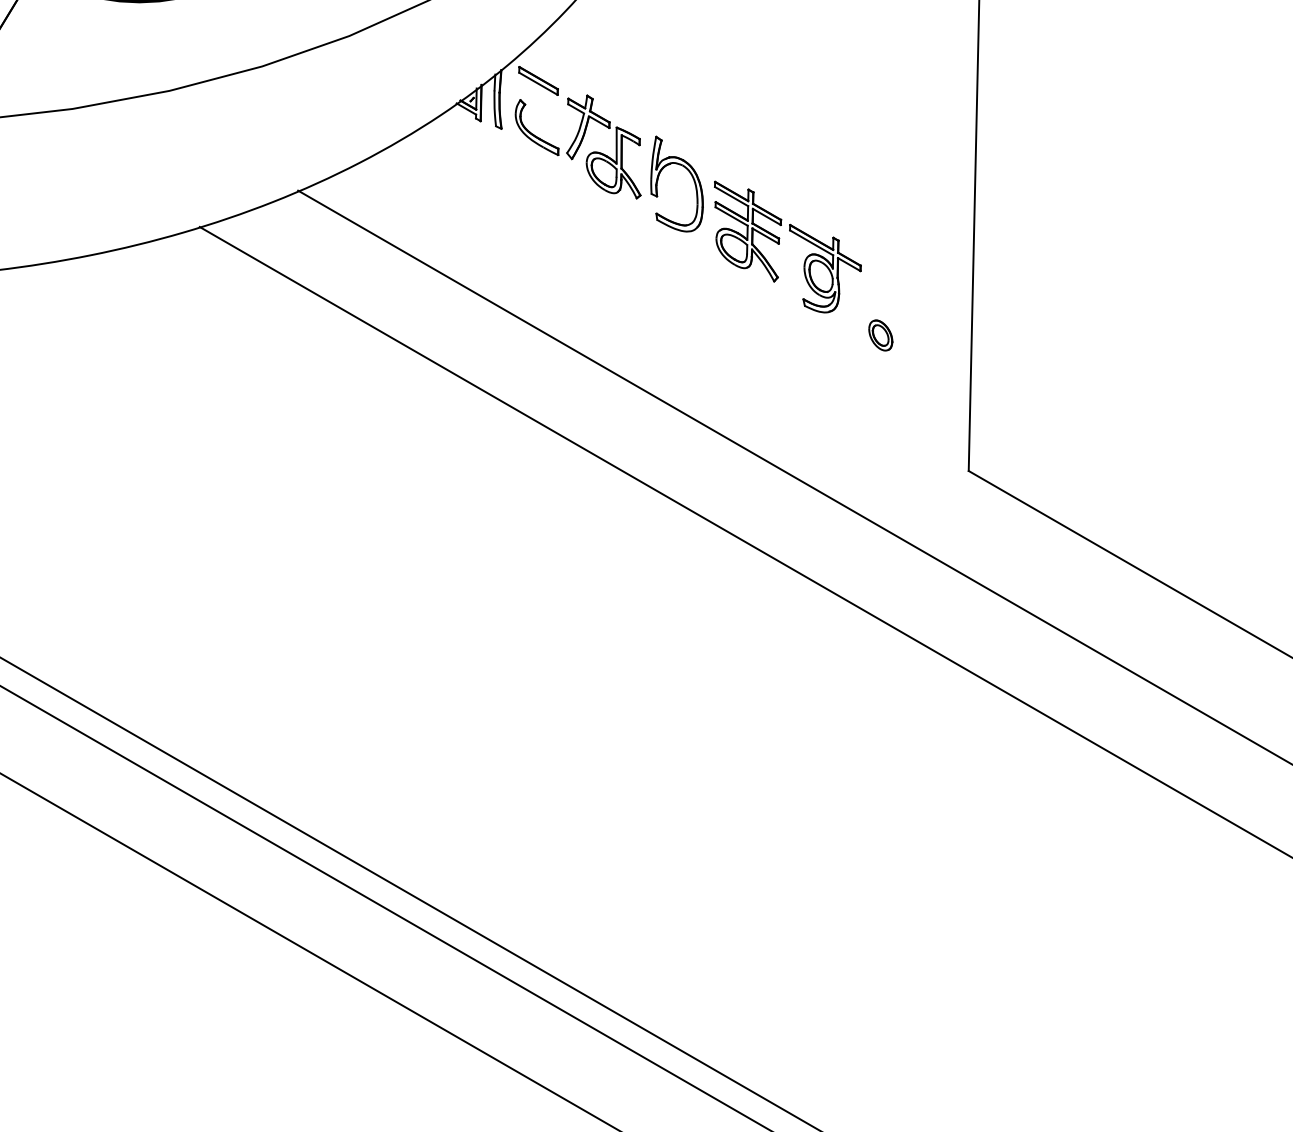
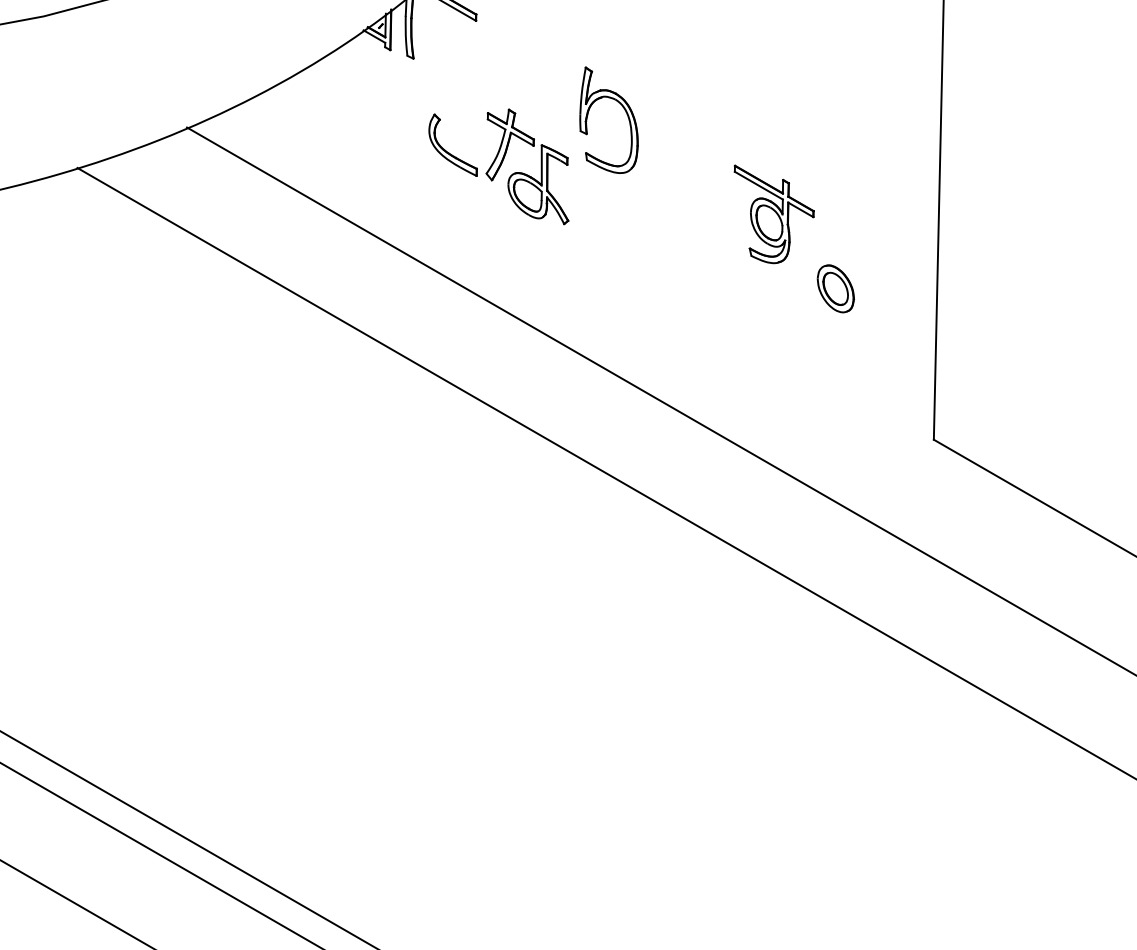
part: (577, 146) -> (498, 166), moved
part: (748, 231) -> (688, 173), removed
part: (880, 335) -> (835, 288), size x1.4

